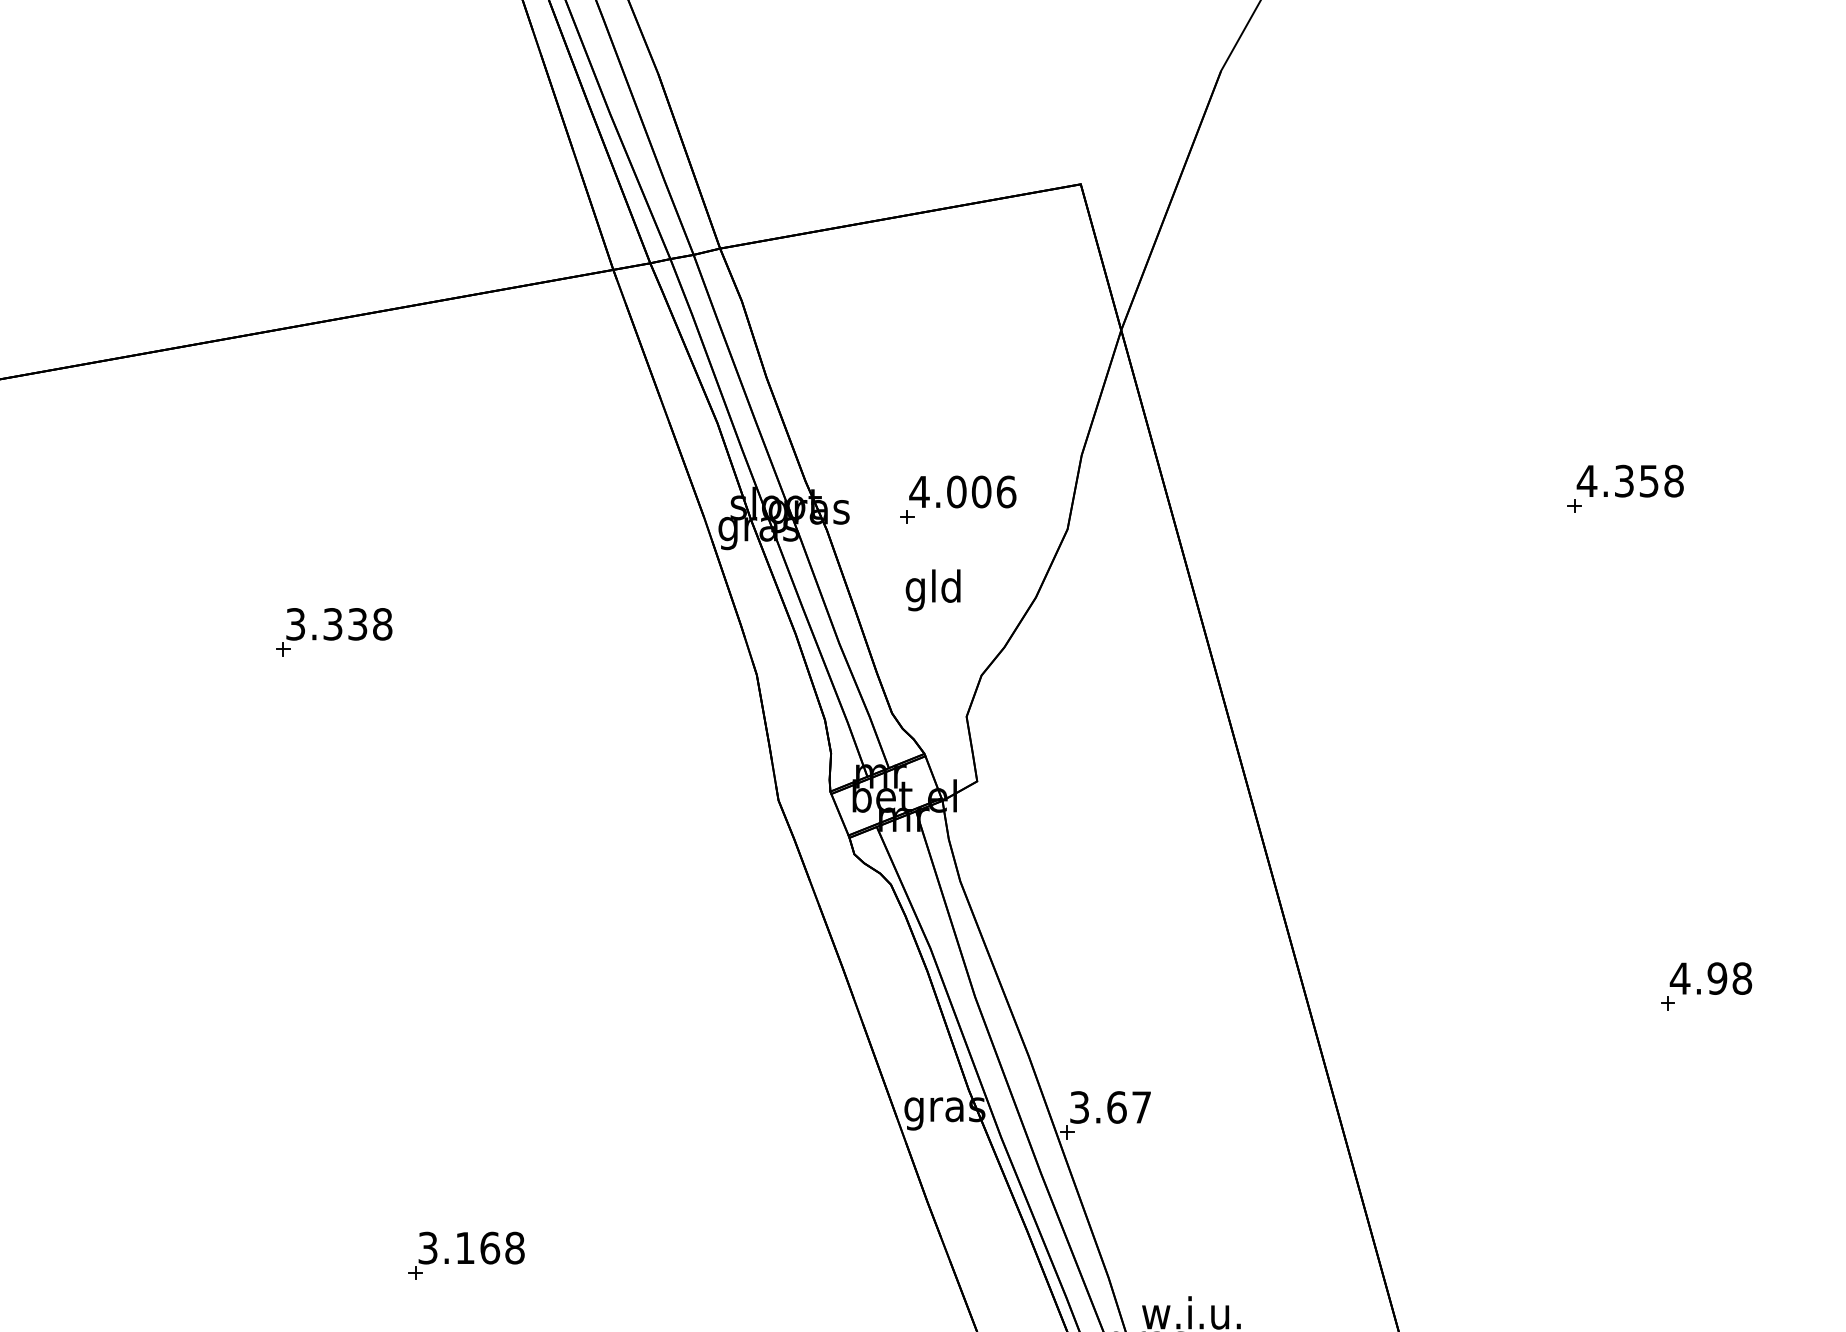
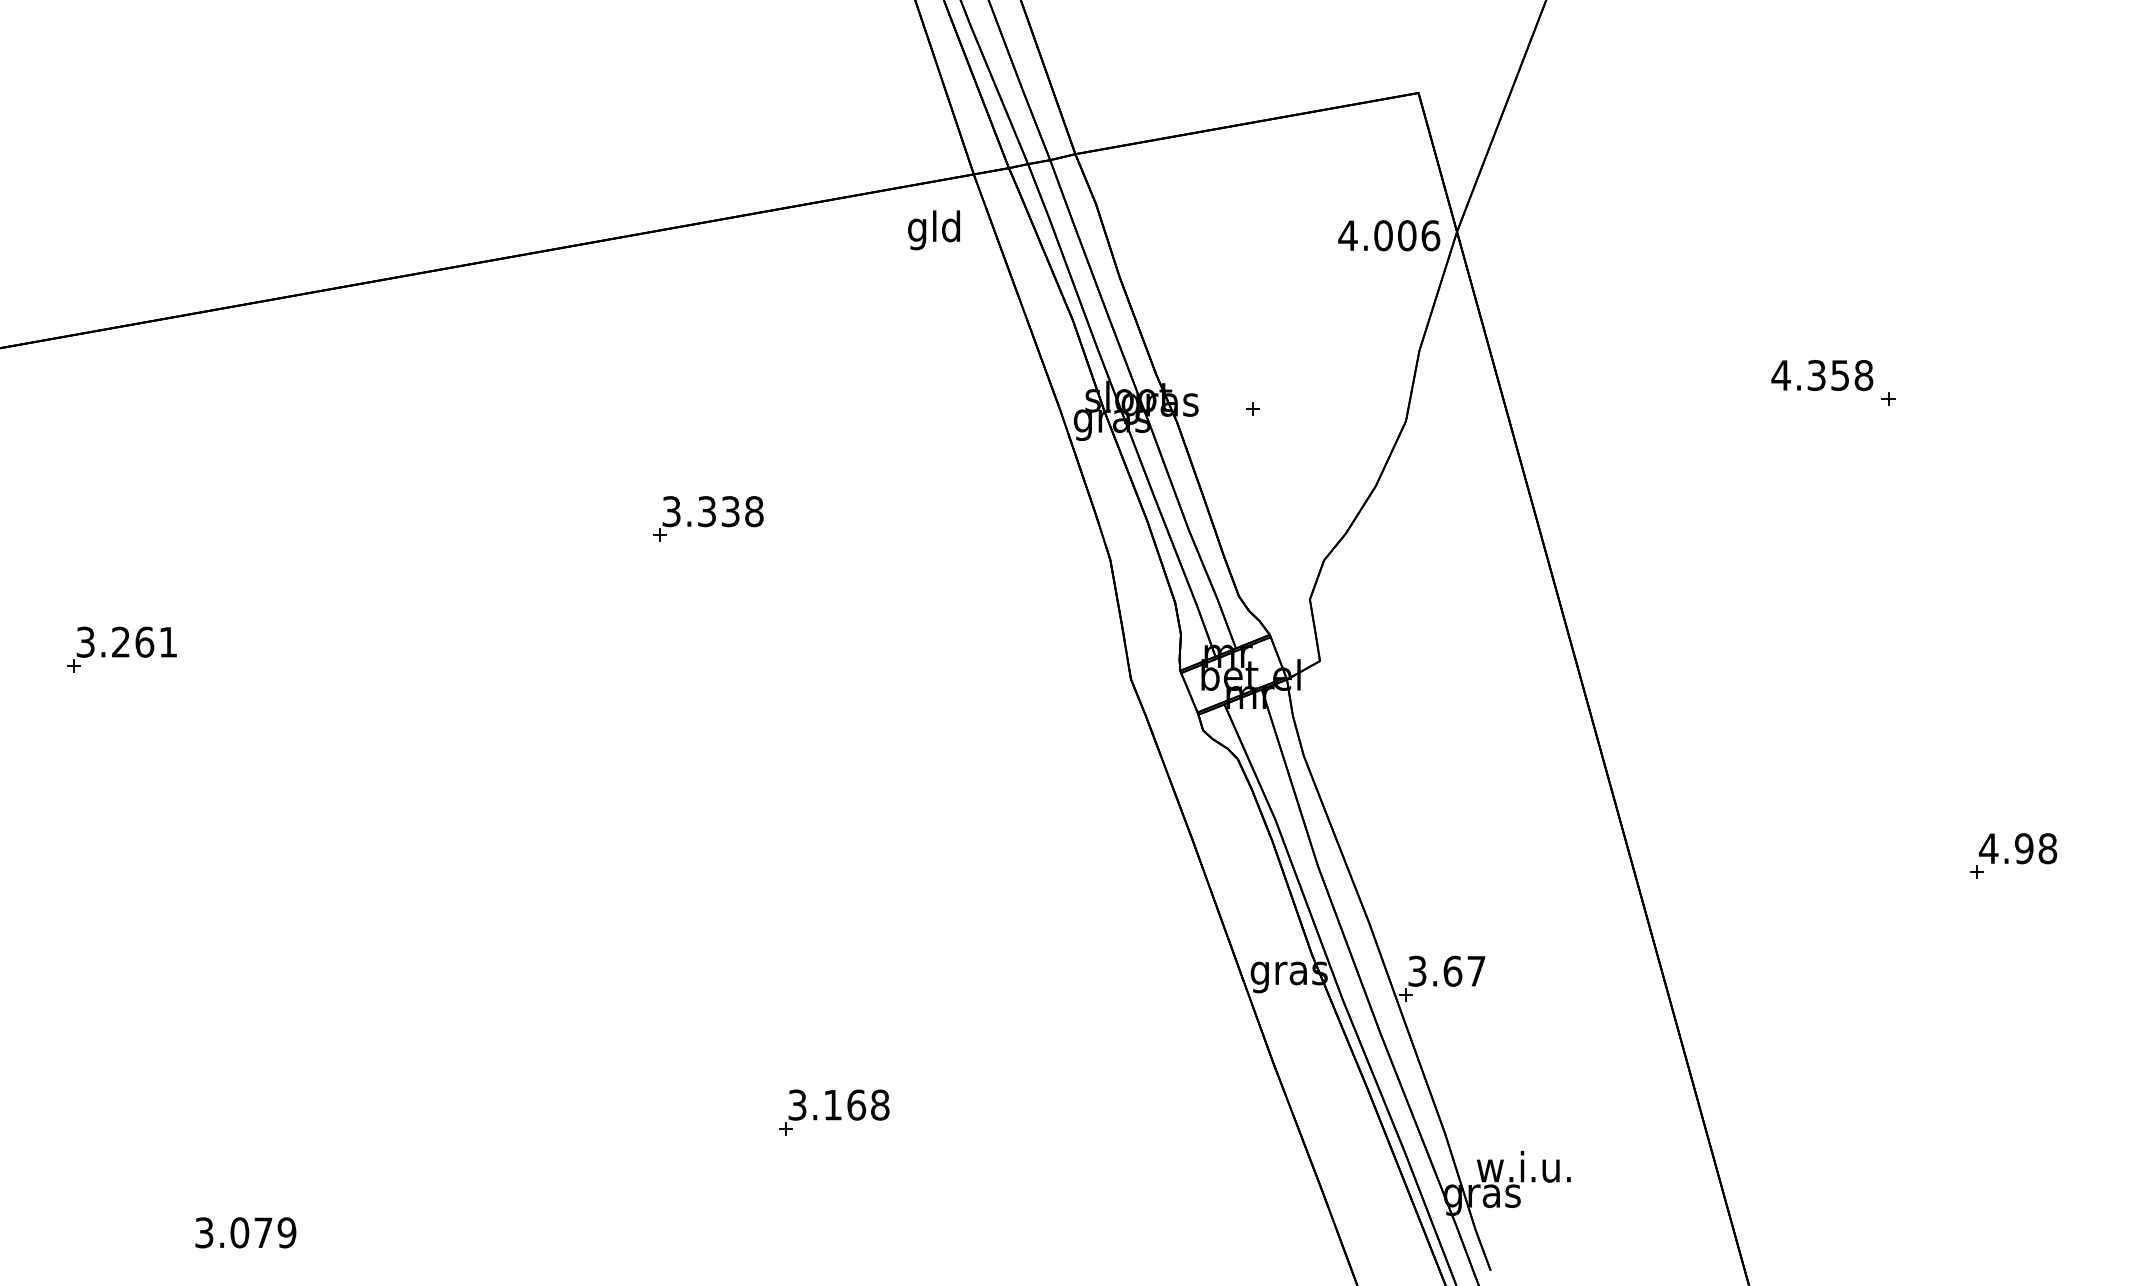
text: (1630, 481) -> (1822, 375), moved
text: (963, 491) -> (1389, 235), moved
text: (932, 590) -> (933, 230), moved

